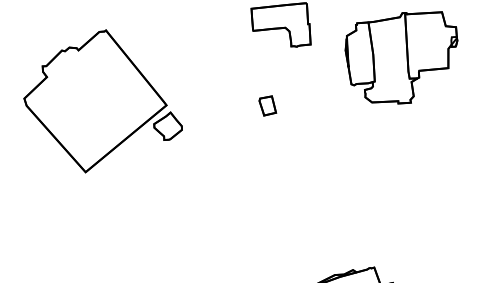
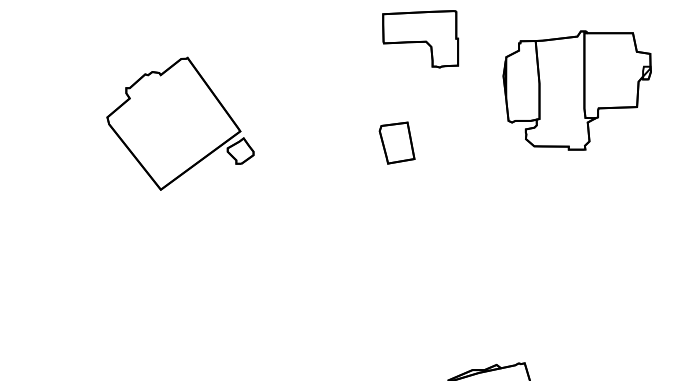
part: (102, 100) -> (180, 123), size x0.71
part: (267, 105) -> (396, 142), size x1.67

